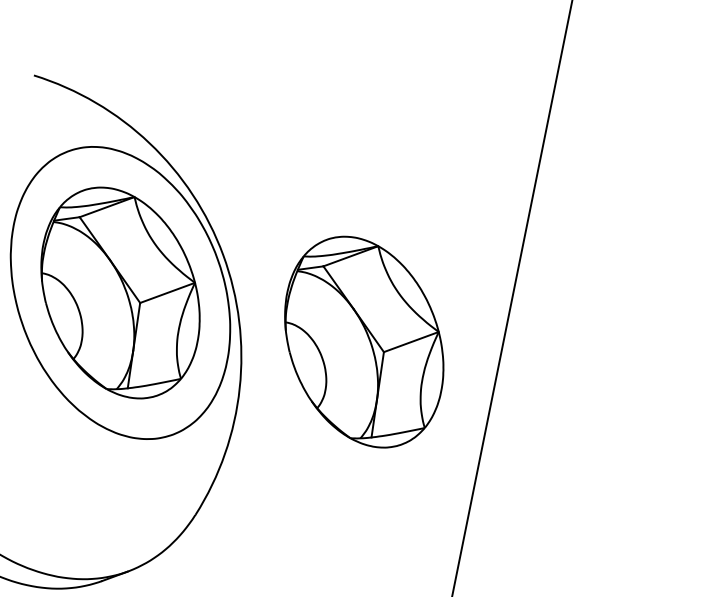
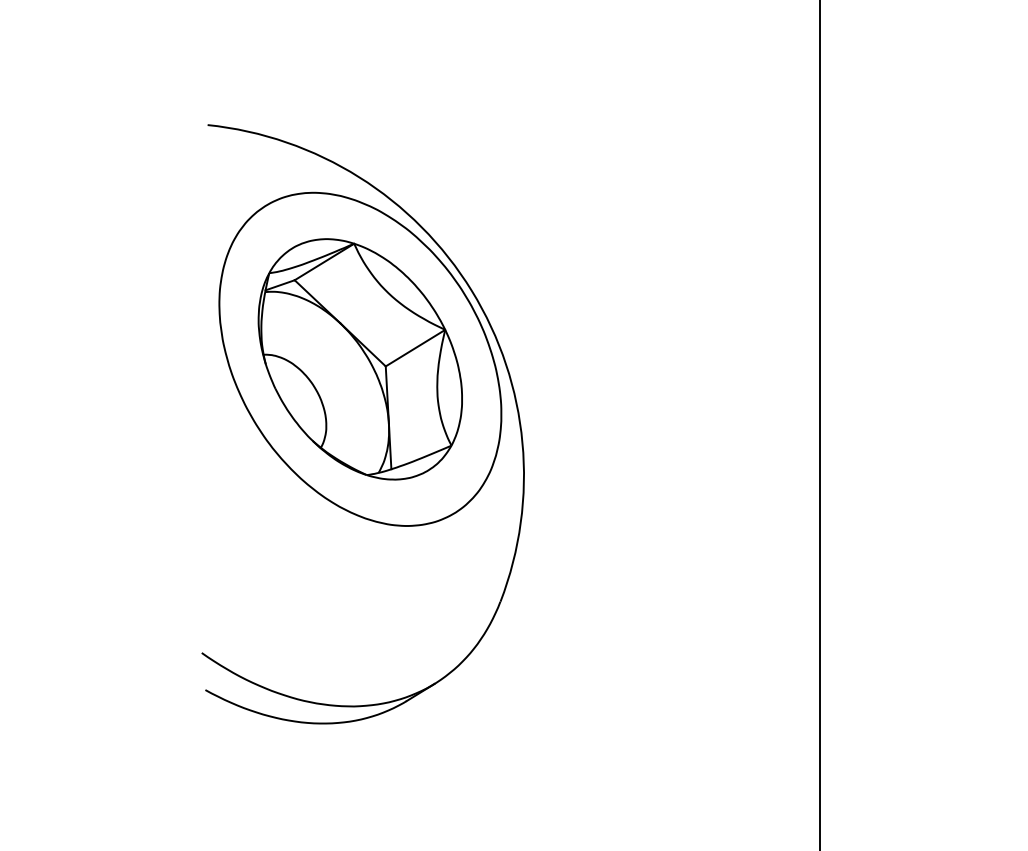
part: (363, 342) -> (656, 359), removed

